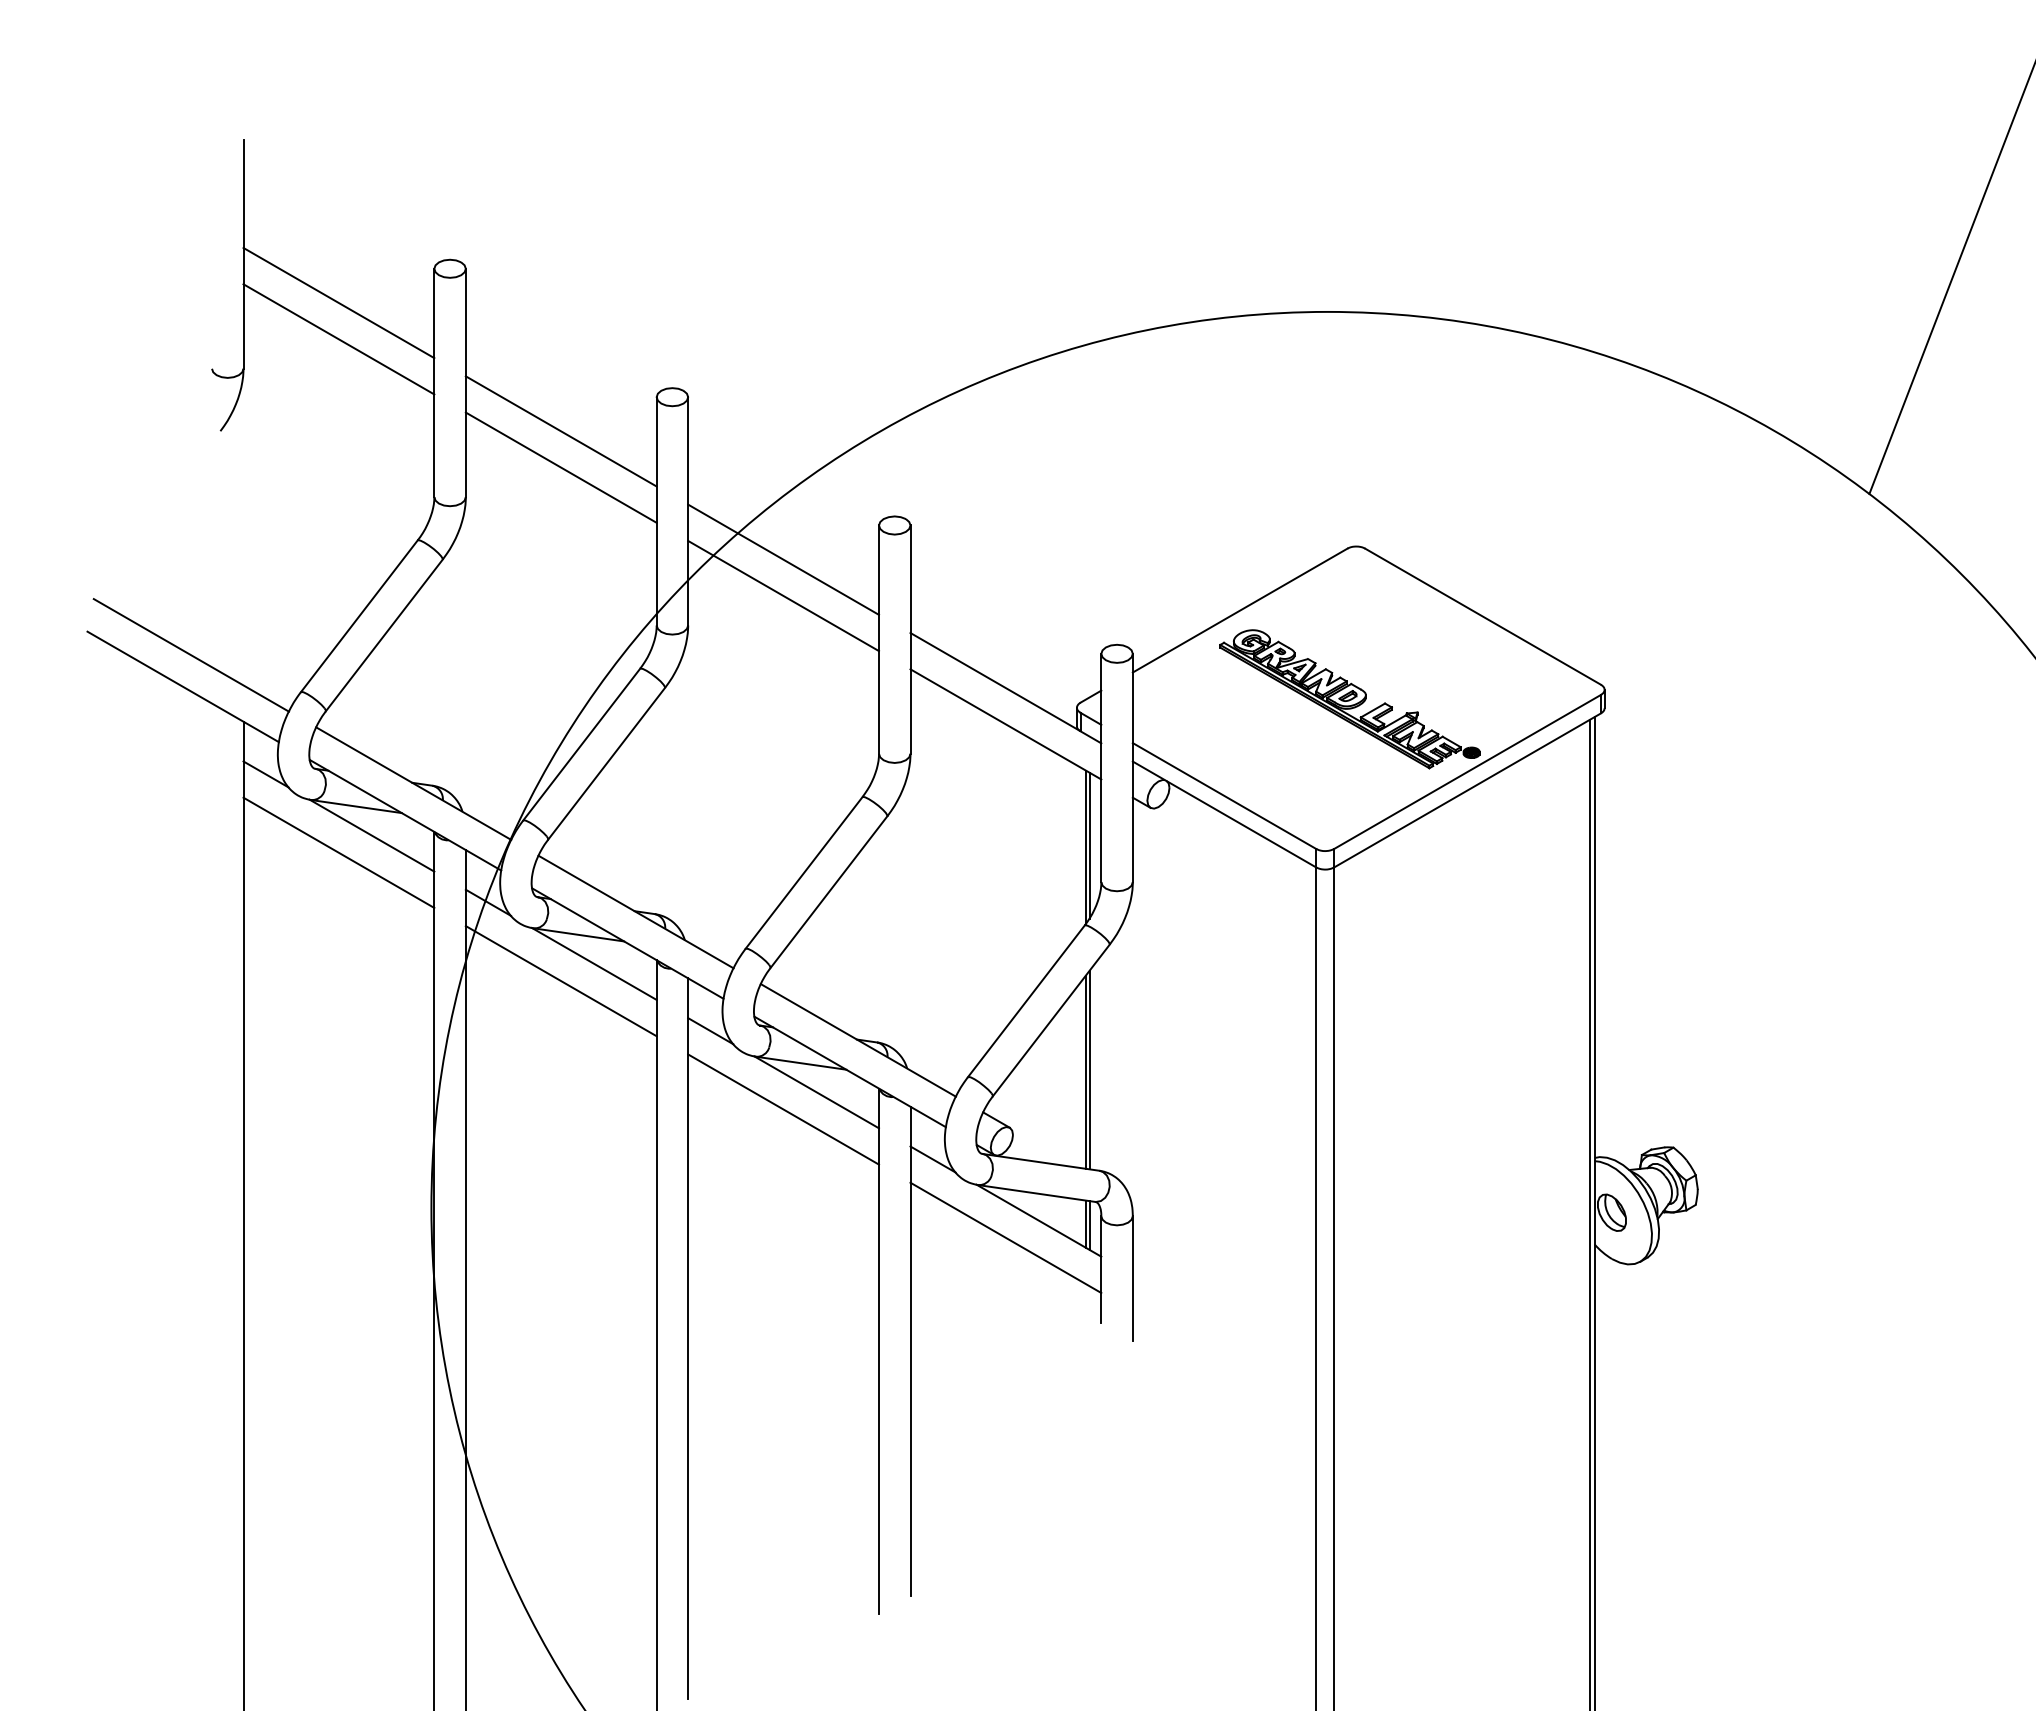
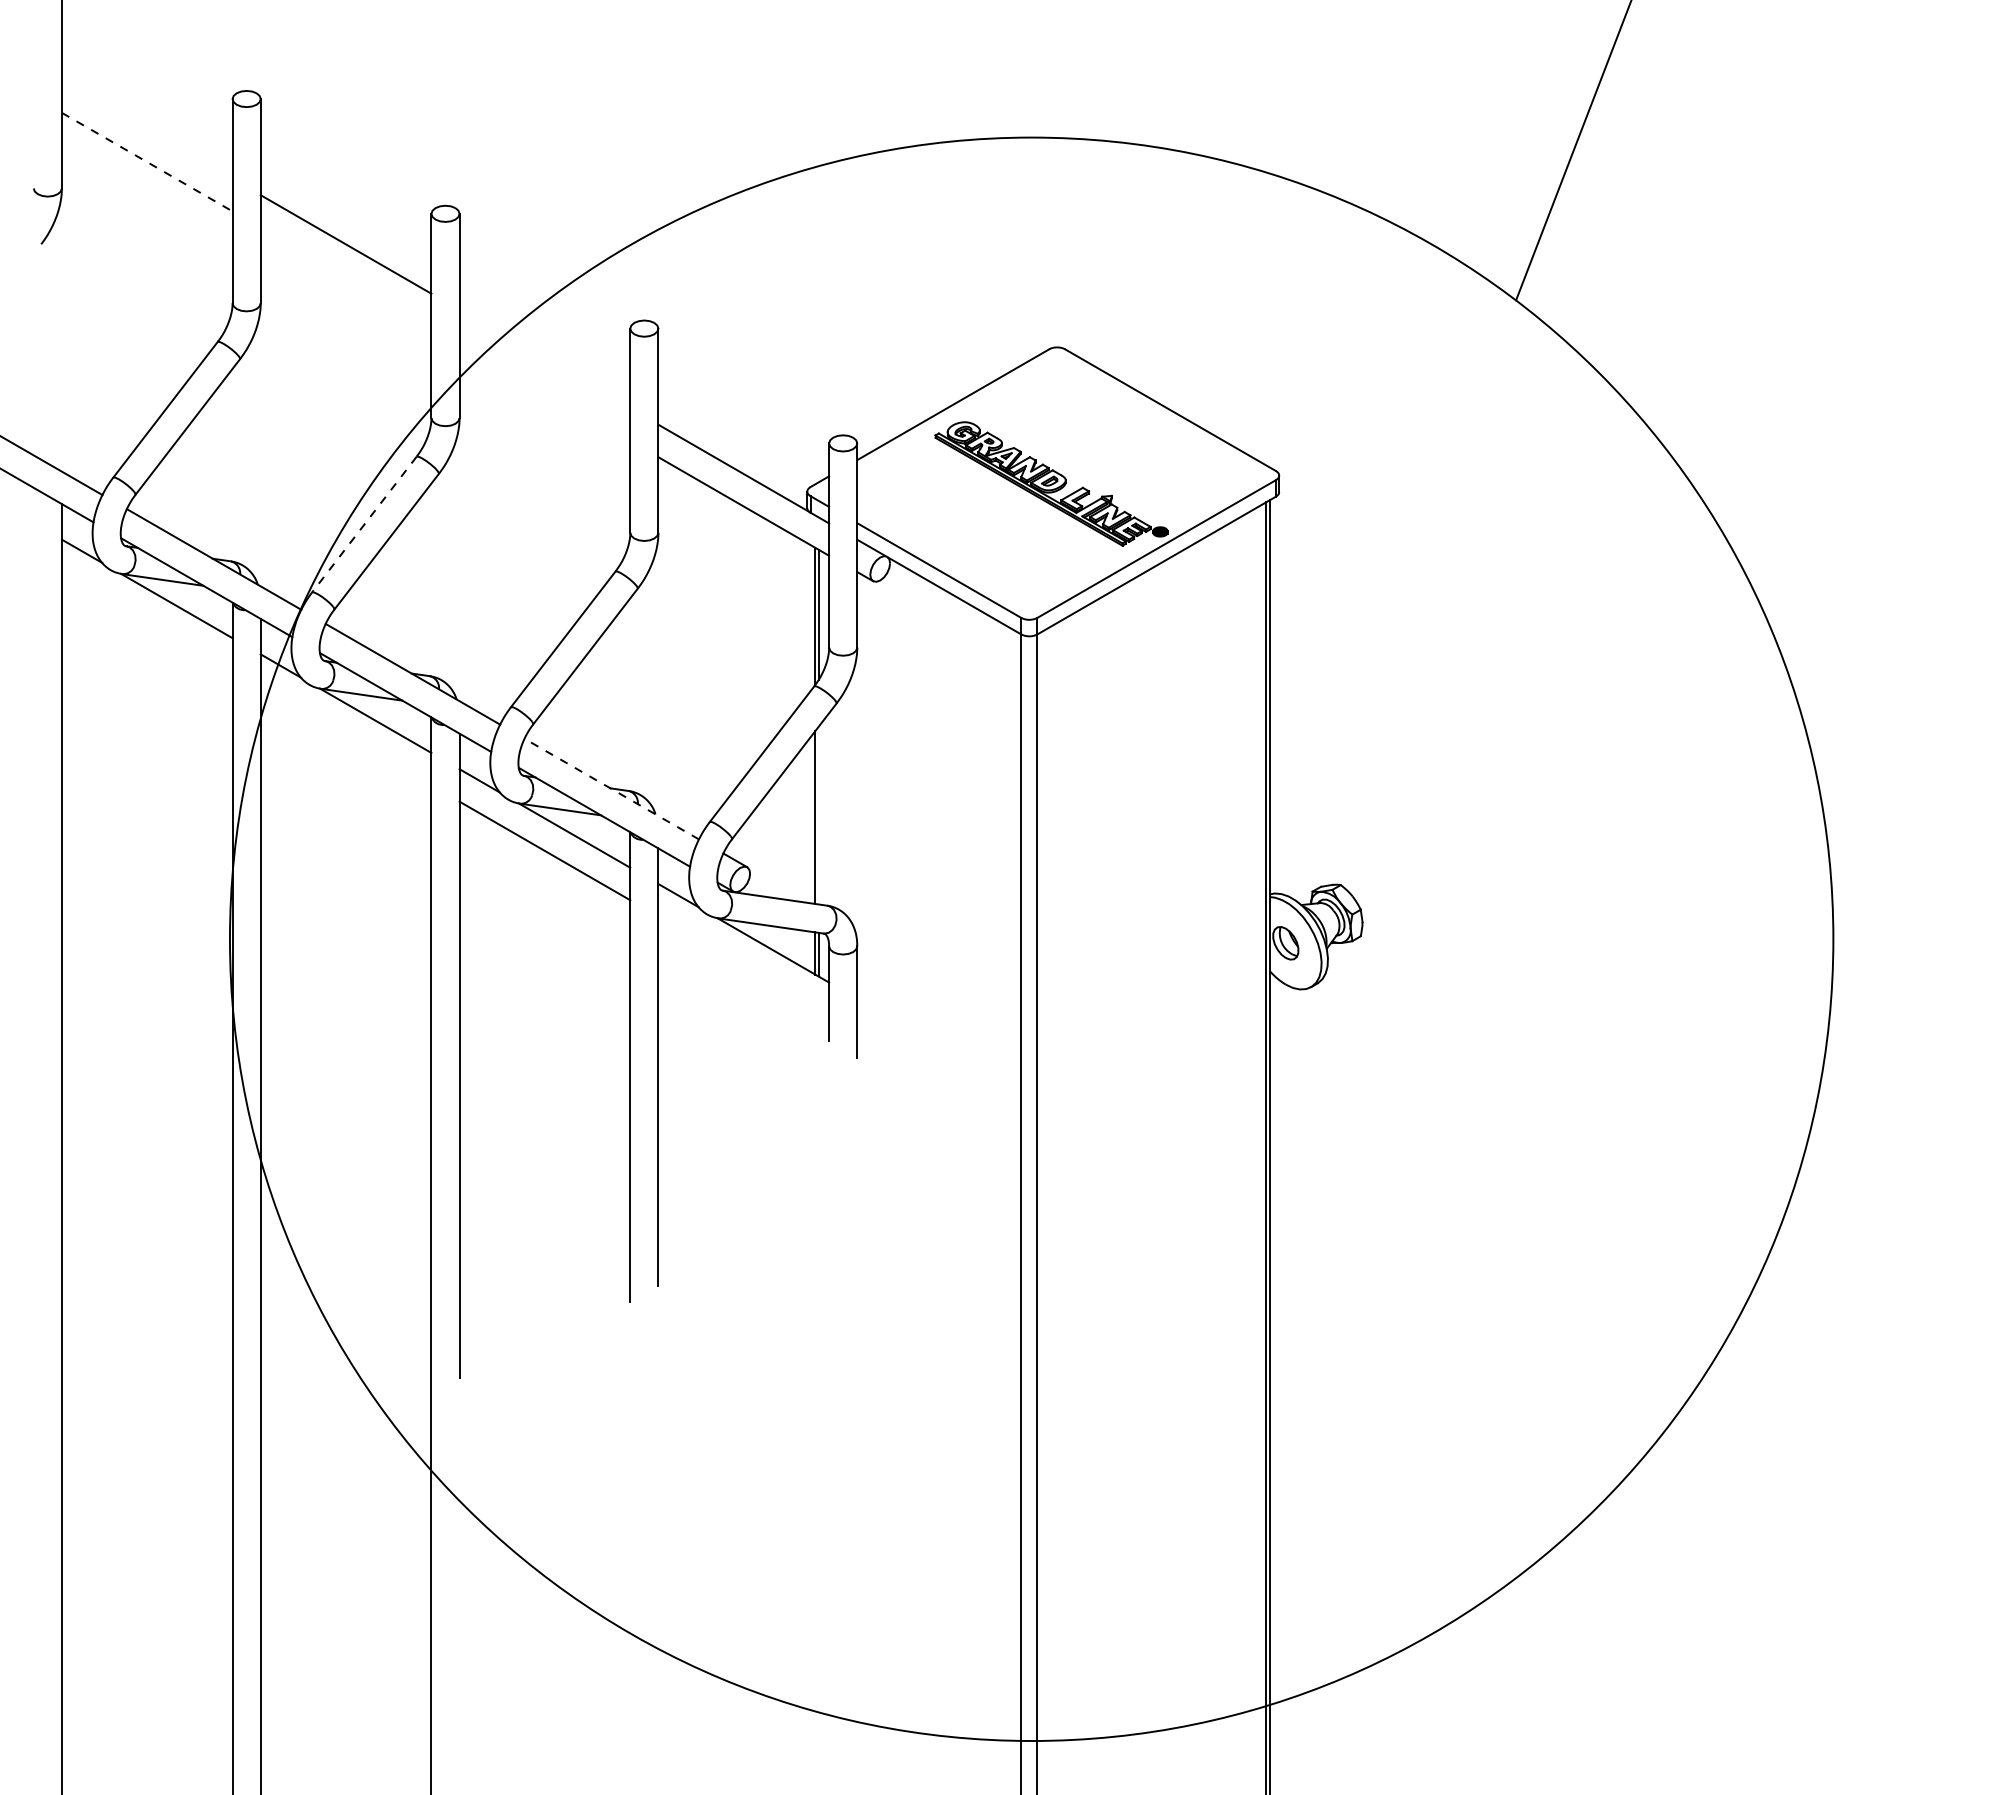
line: (338, 302) -> (146, 129), removed
line: (339, 339) -> (147, 162), solid -> dashed
line: (560, 467) -> (345, 276), removed
line: (783, 558) -> (544, 358), removed
line: (783, 595) -> (544, 391), removed
line: (581, 744) -> (364, 524), solid -> dashed
line: (338, 852) -> (146, 621), removed
line: (560, 980) -> (345, 735), removed
line: (858, 1040) -> (611, 789), solid -> dashed
line: (1089, 1069) -> (818, 815), removed
line: (1005, 1237) -> (743, 965), removed

